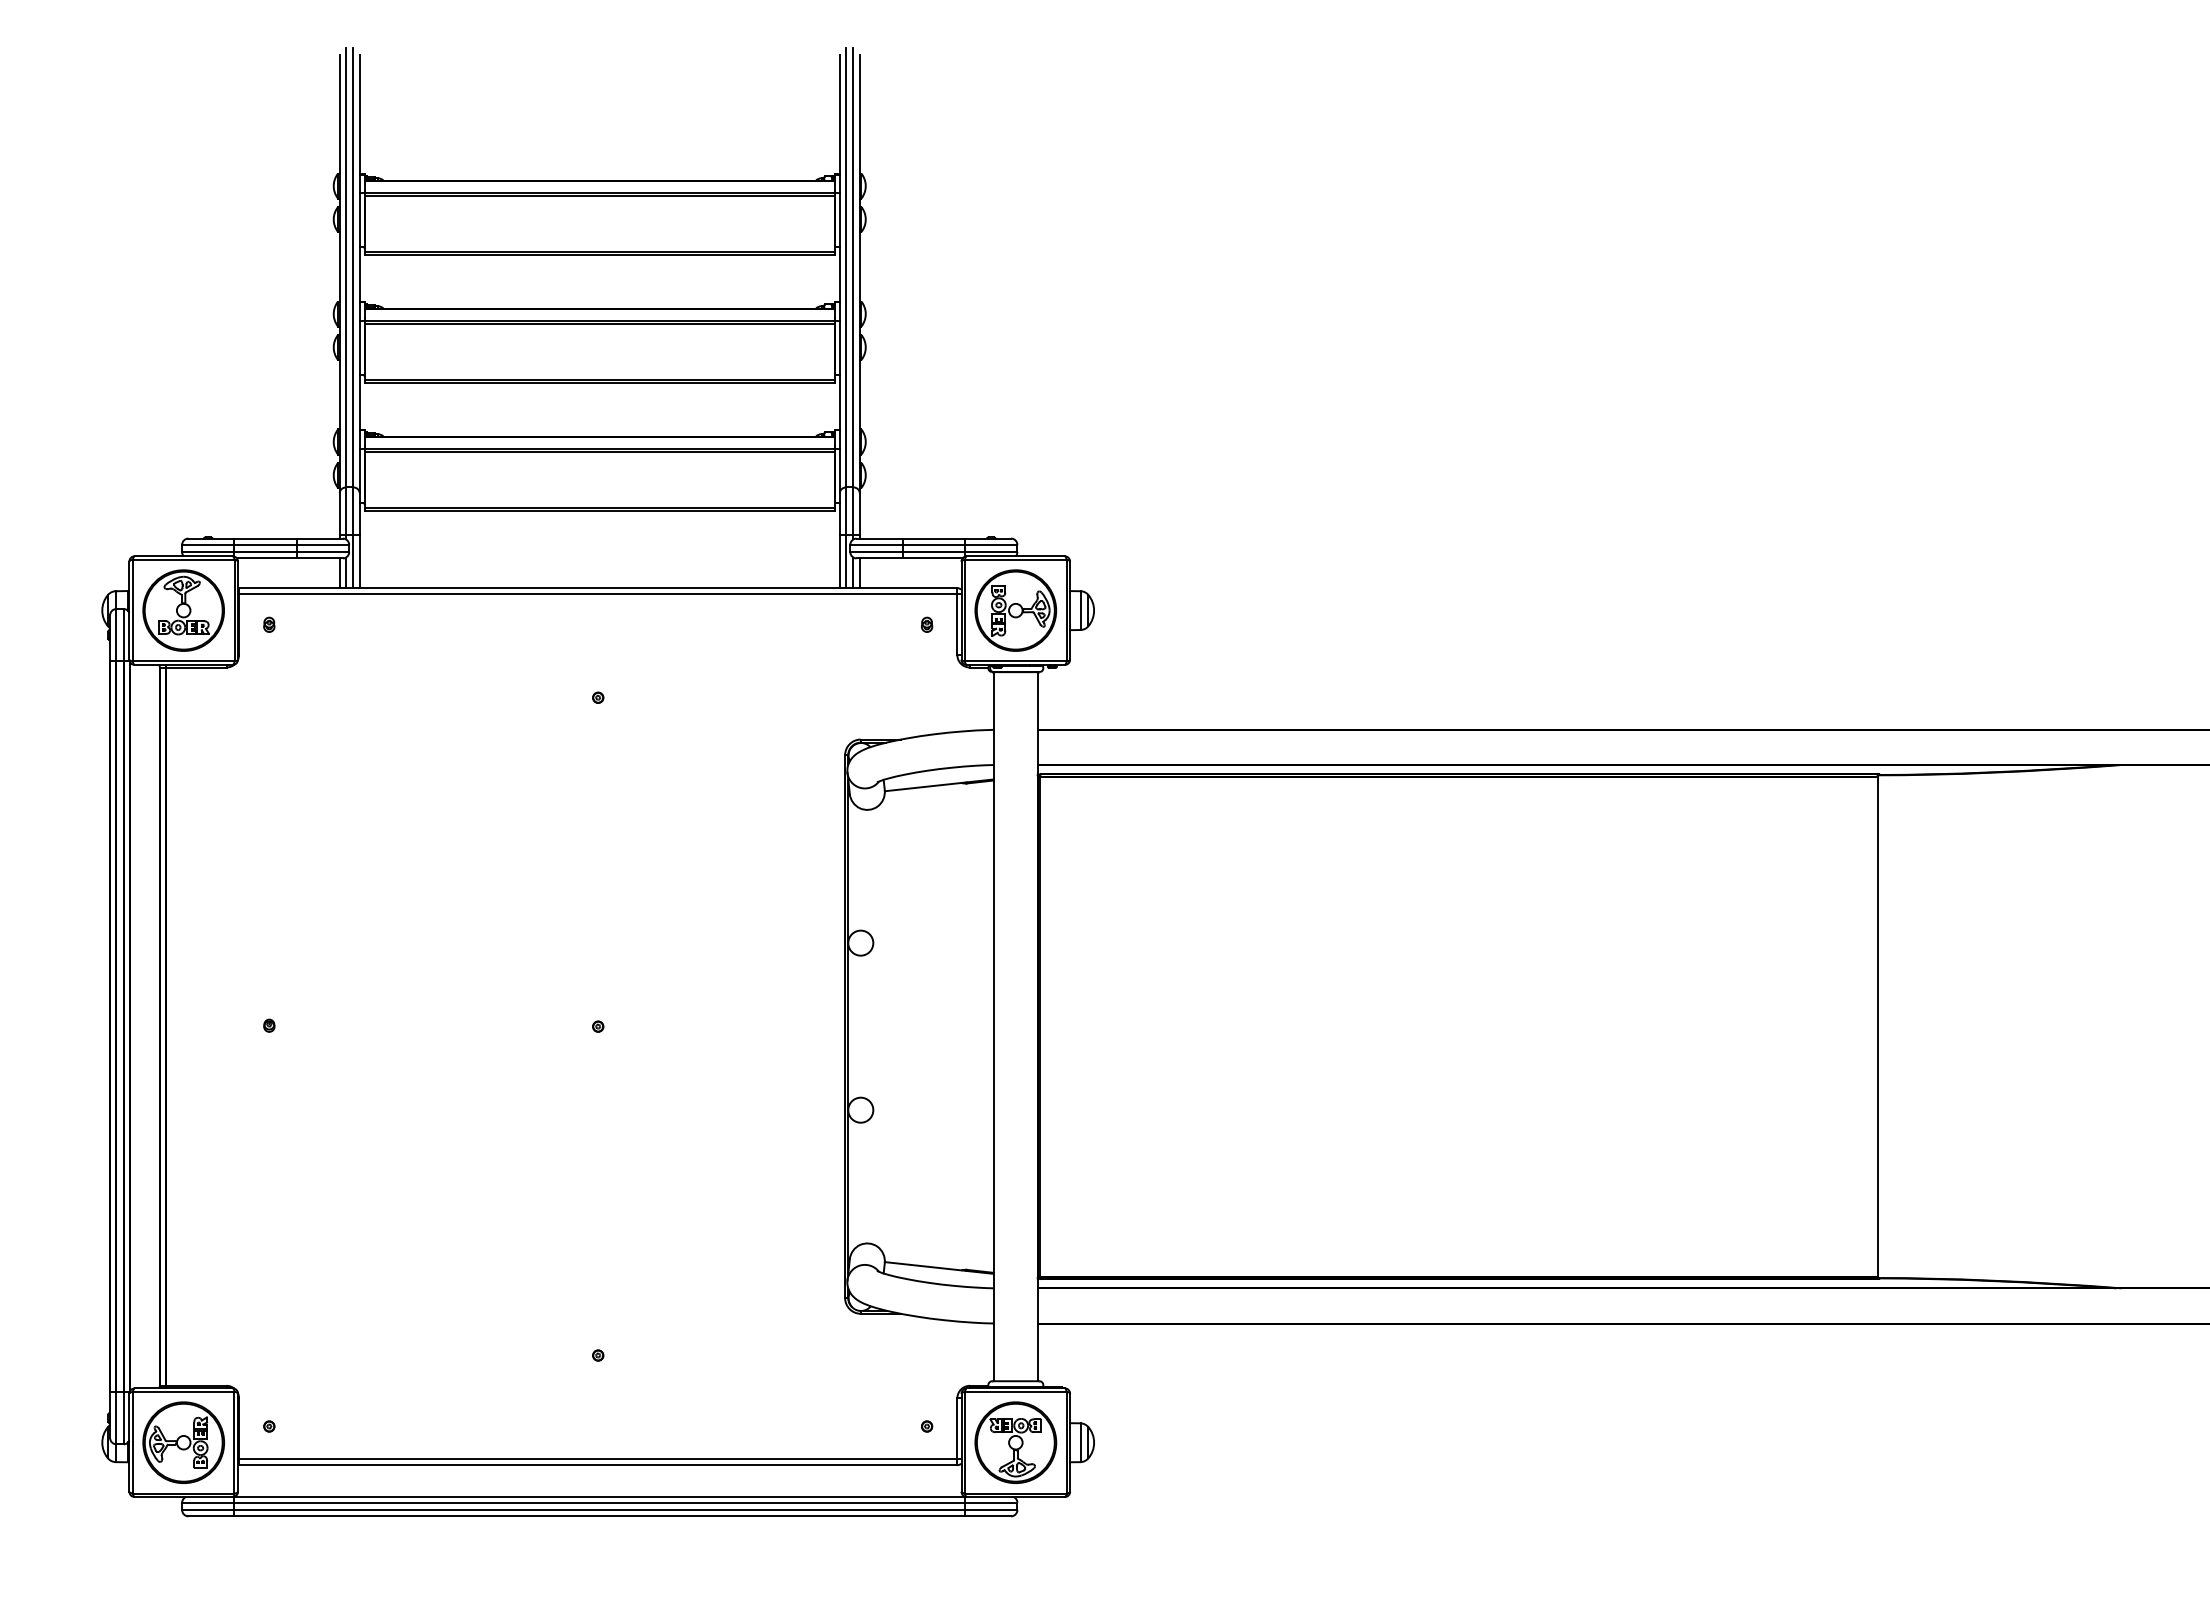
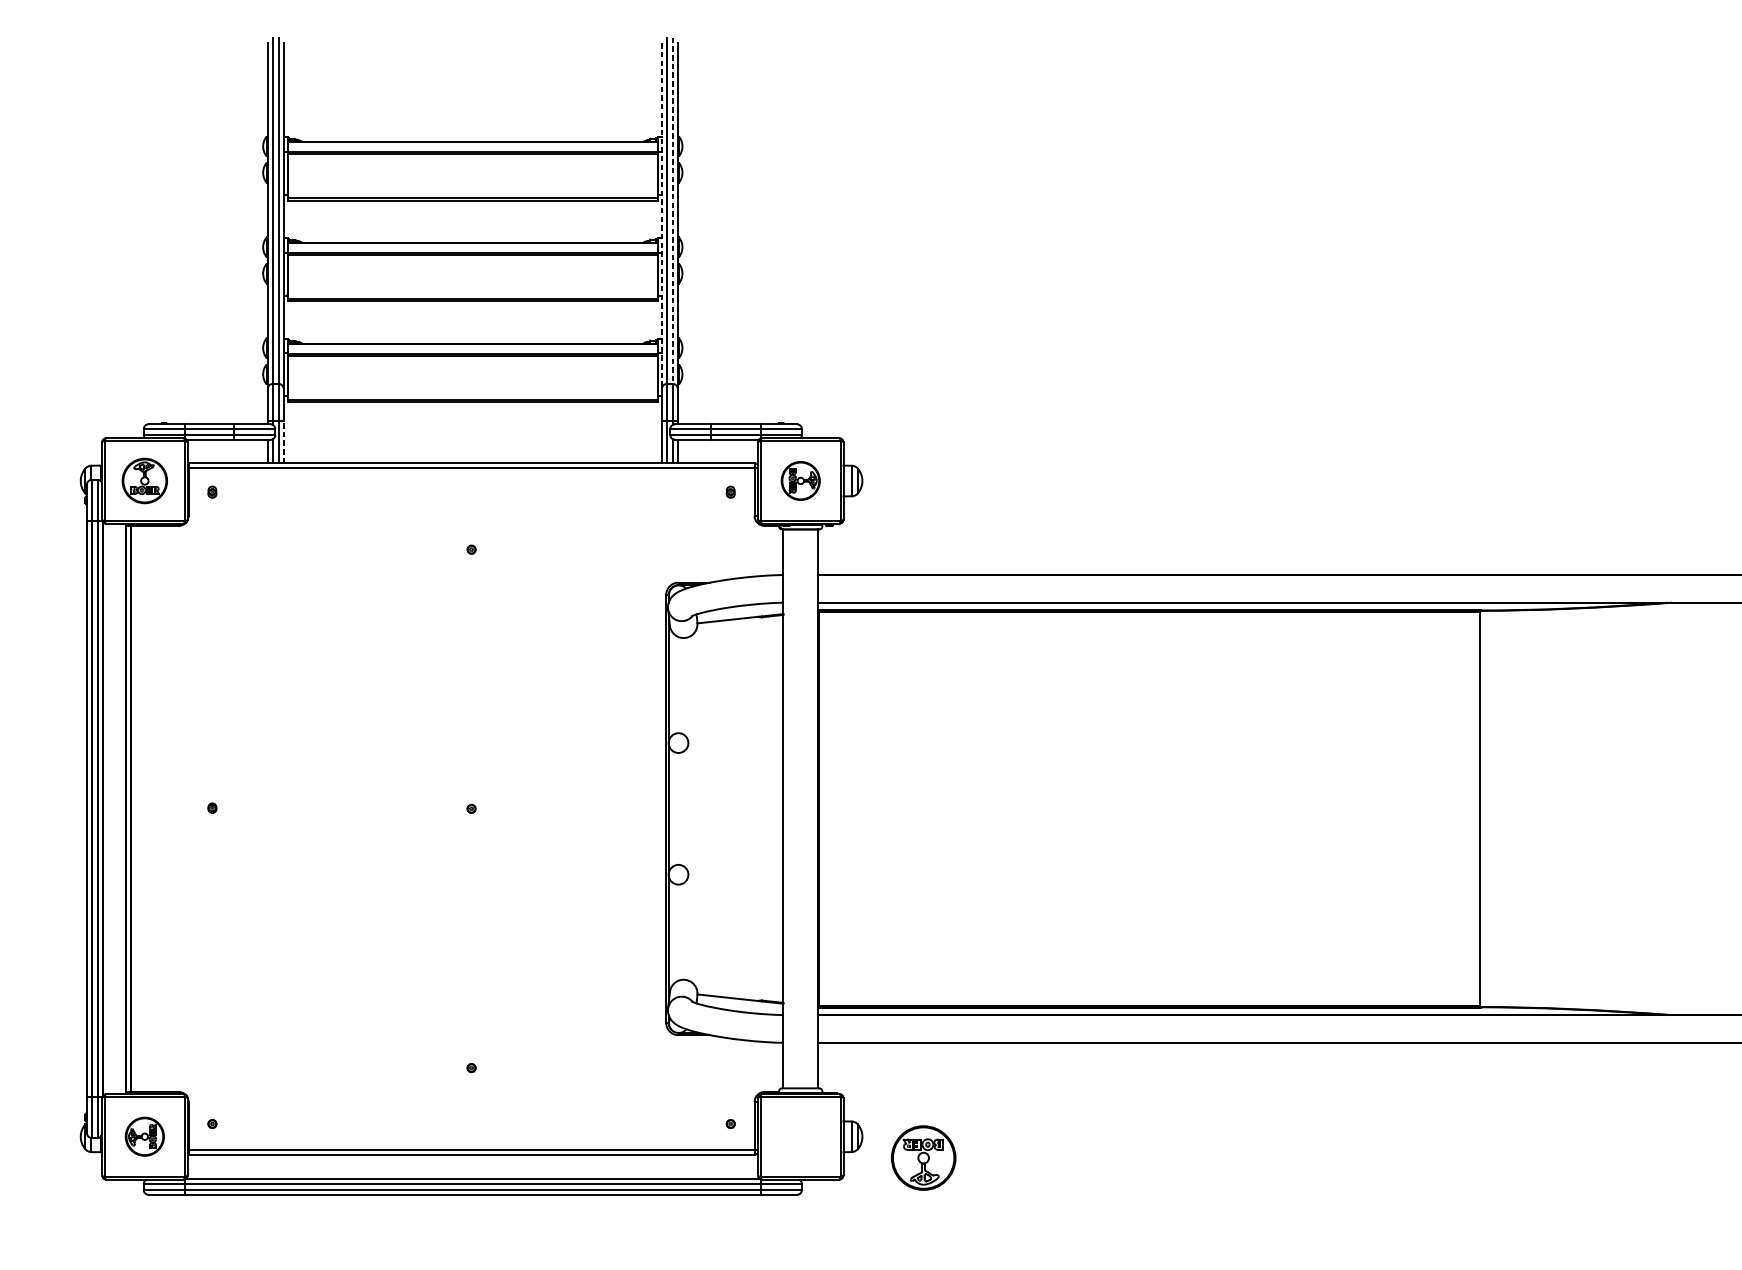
line: (853, 267) -> (672, 210), solid -> dashed
line: (839, 274) -> (661, 216), solid -> dashed
line: (359, 561) -> (283, 442), solid -> dashed
part: (183, 610) -> (144, 480), size x0.7
part: (1015, 610) -> (800, 480), size x0.6
part: (183, 1442) -> (144, 1136), size x0.6
part: (1015, 1442) -> (923, 1157), moved

